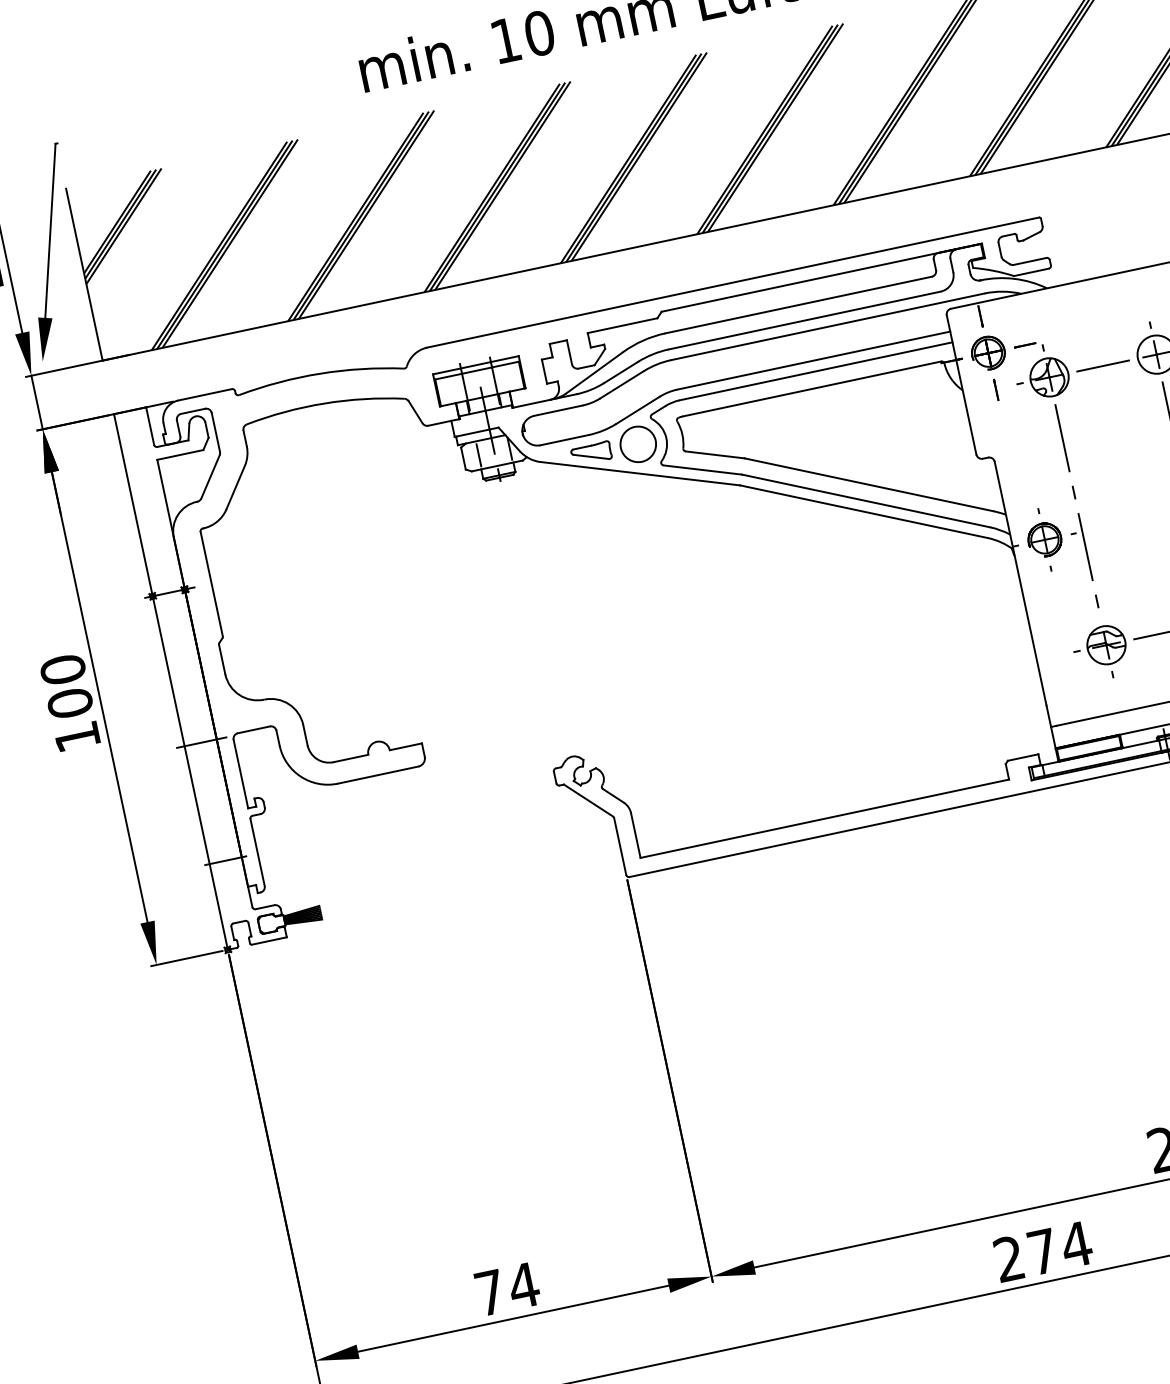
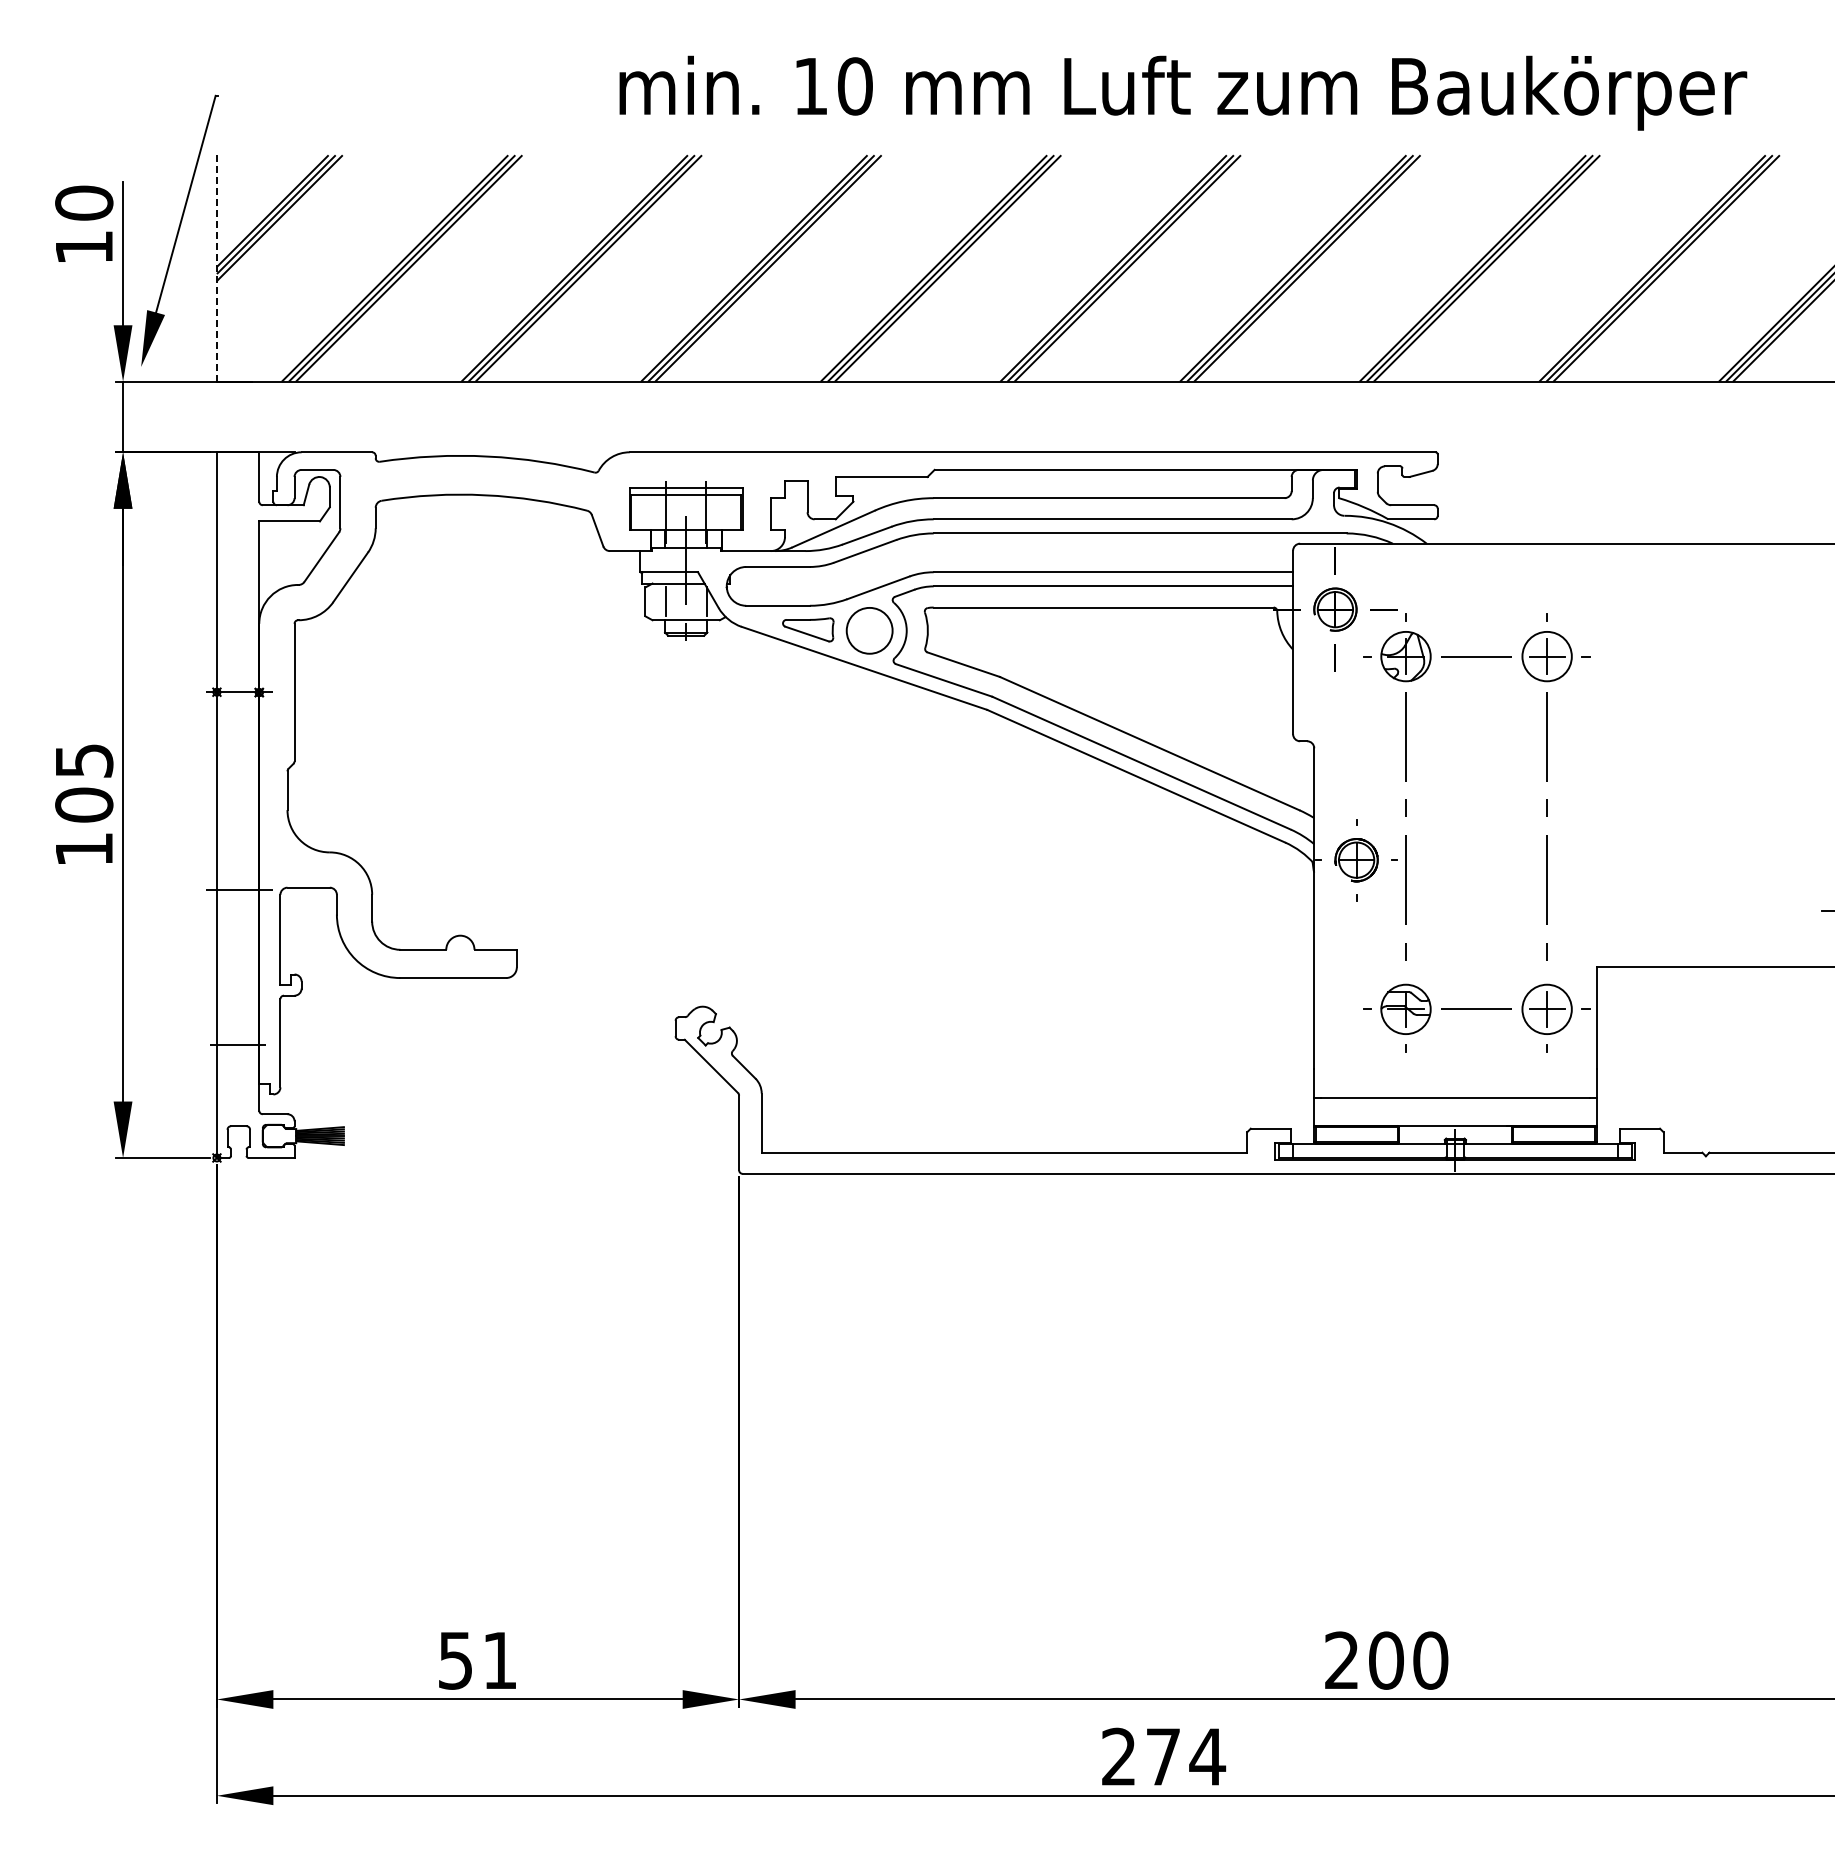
line: (84, 275) -> (216, 269), solid -> dashed
text: (63, 669) -> (84, 760), 100 -> 105
text: (507, 1289) -> (478, 1660), 74 -> 51

